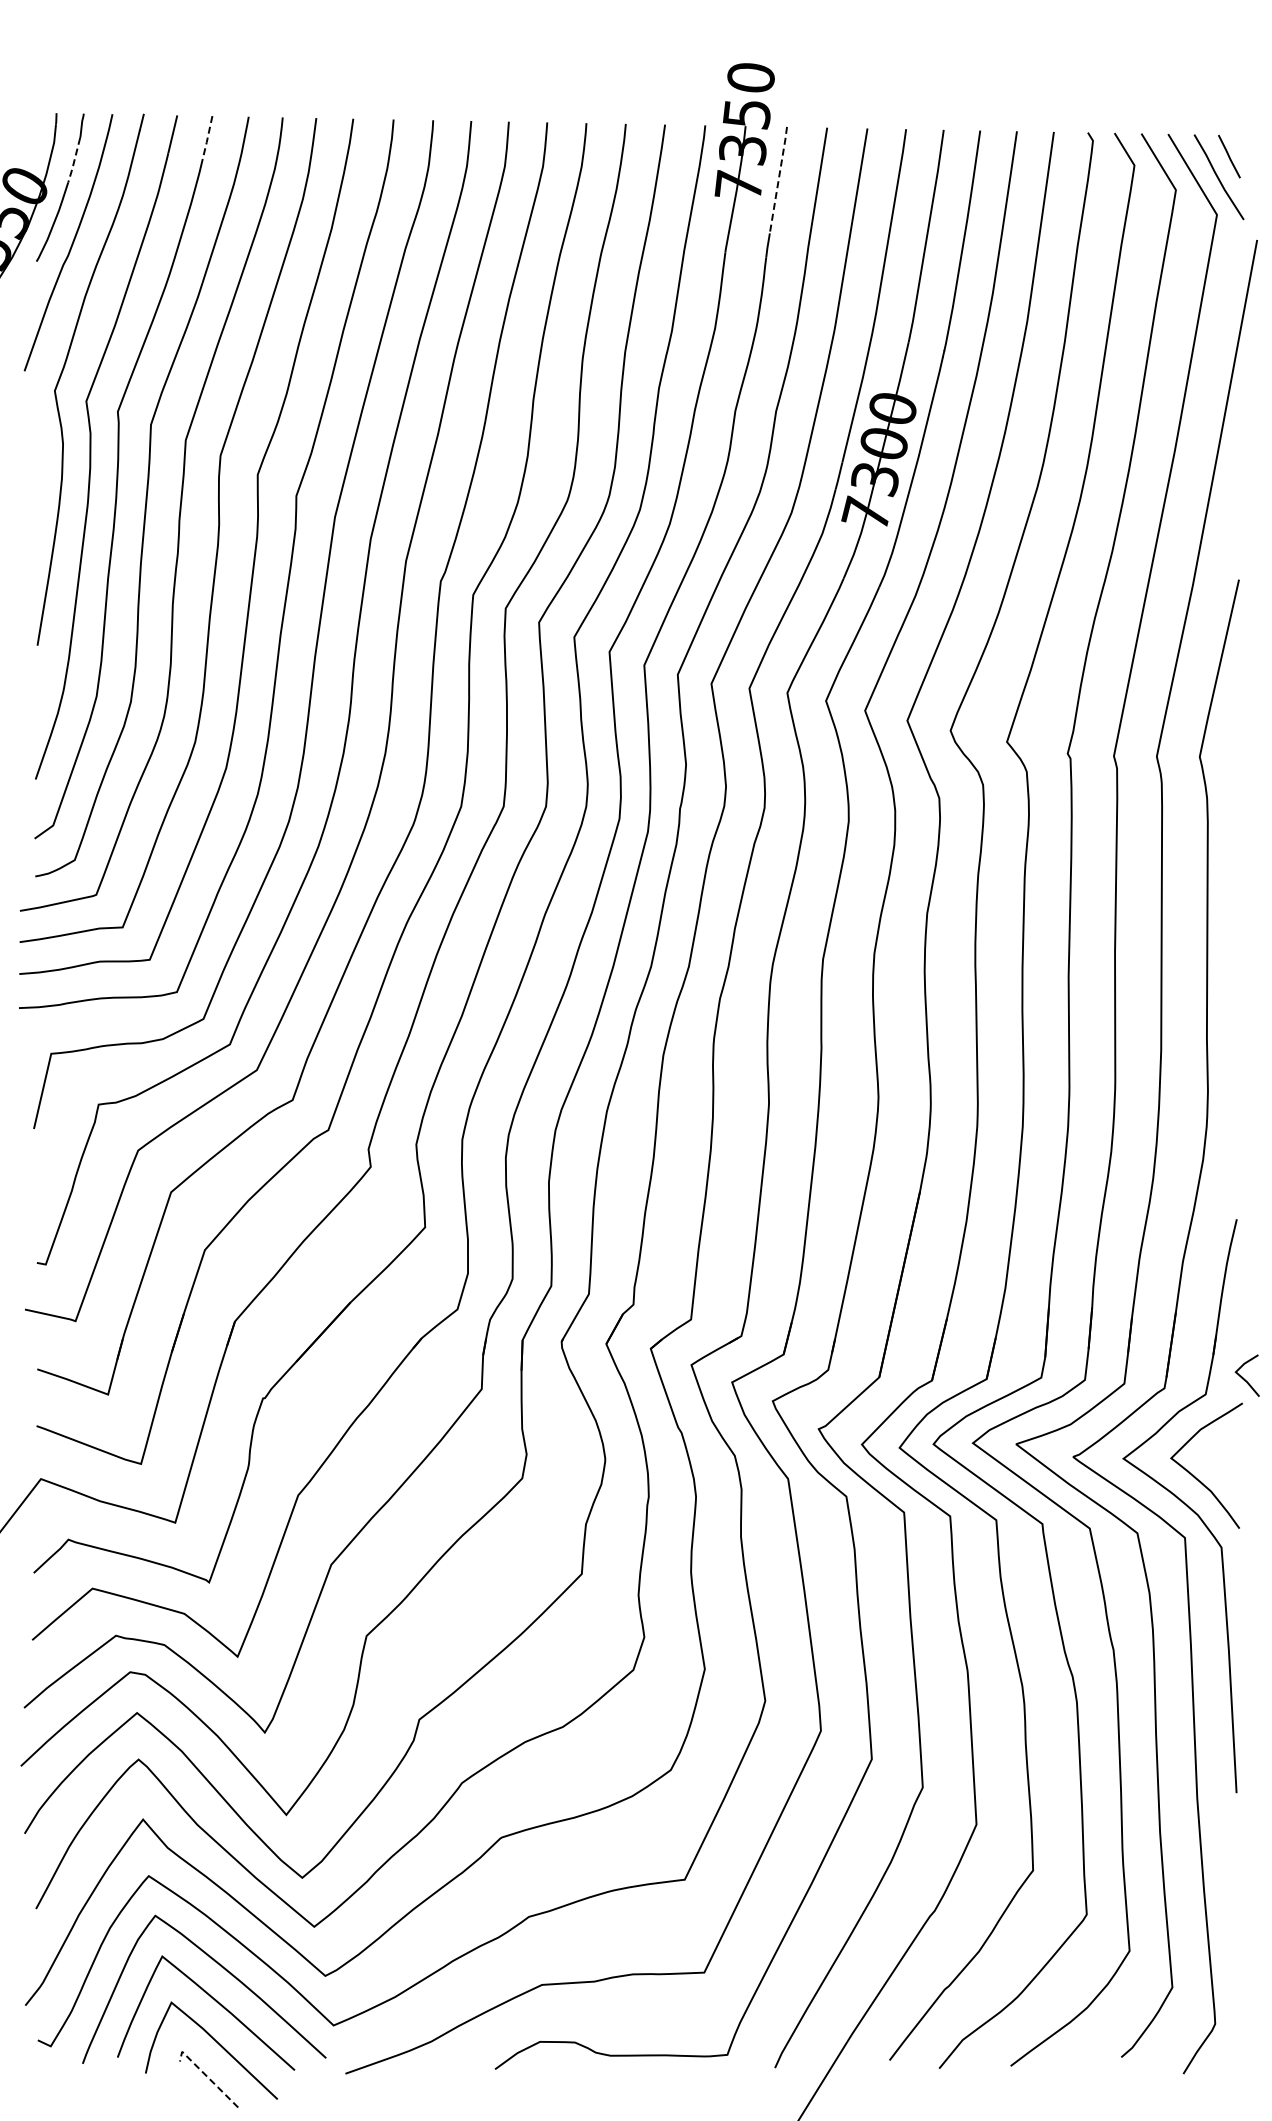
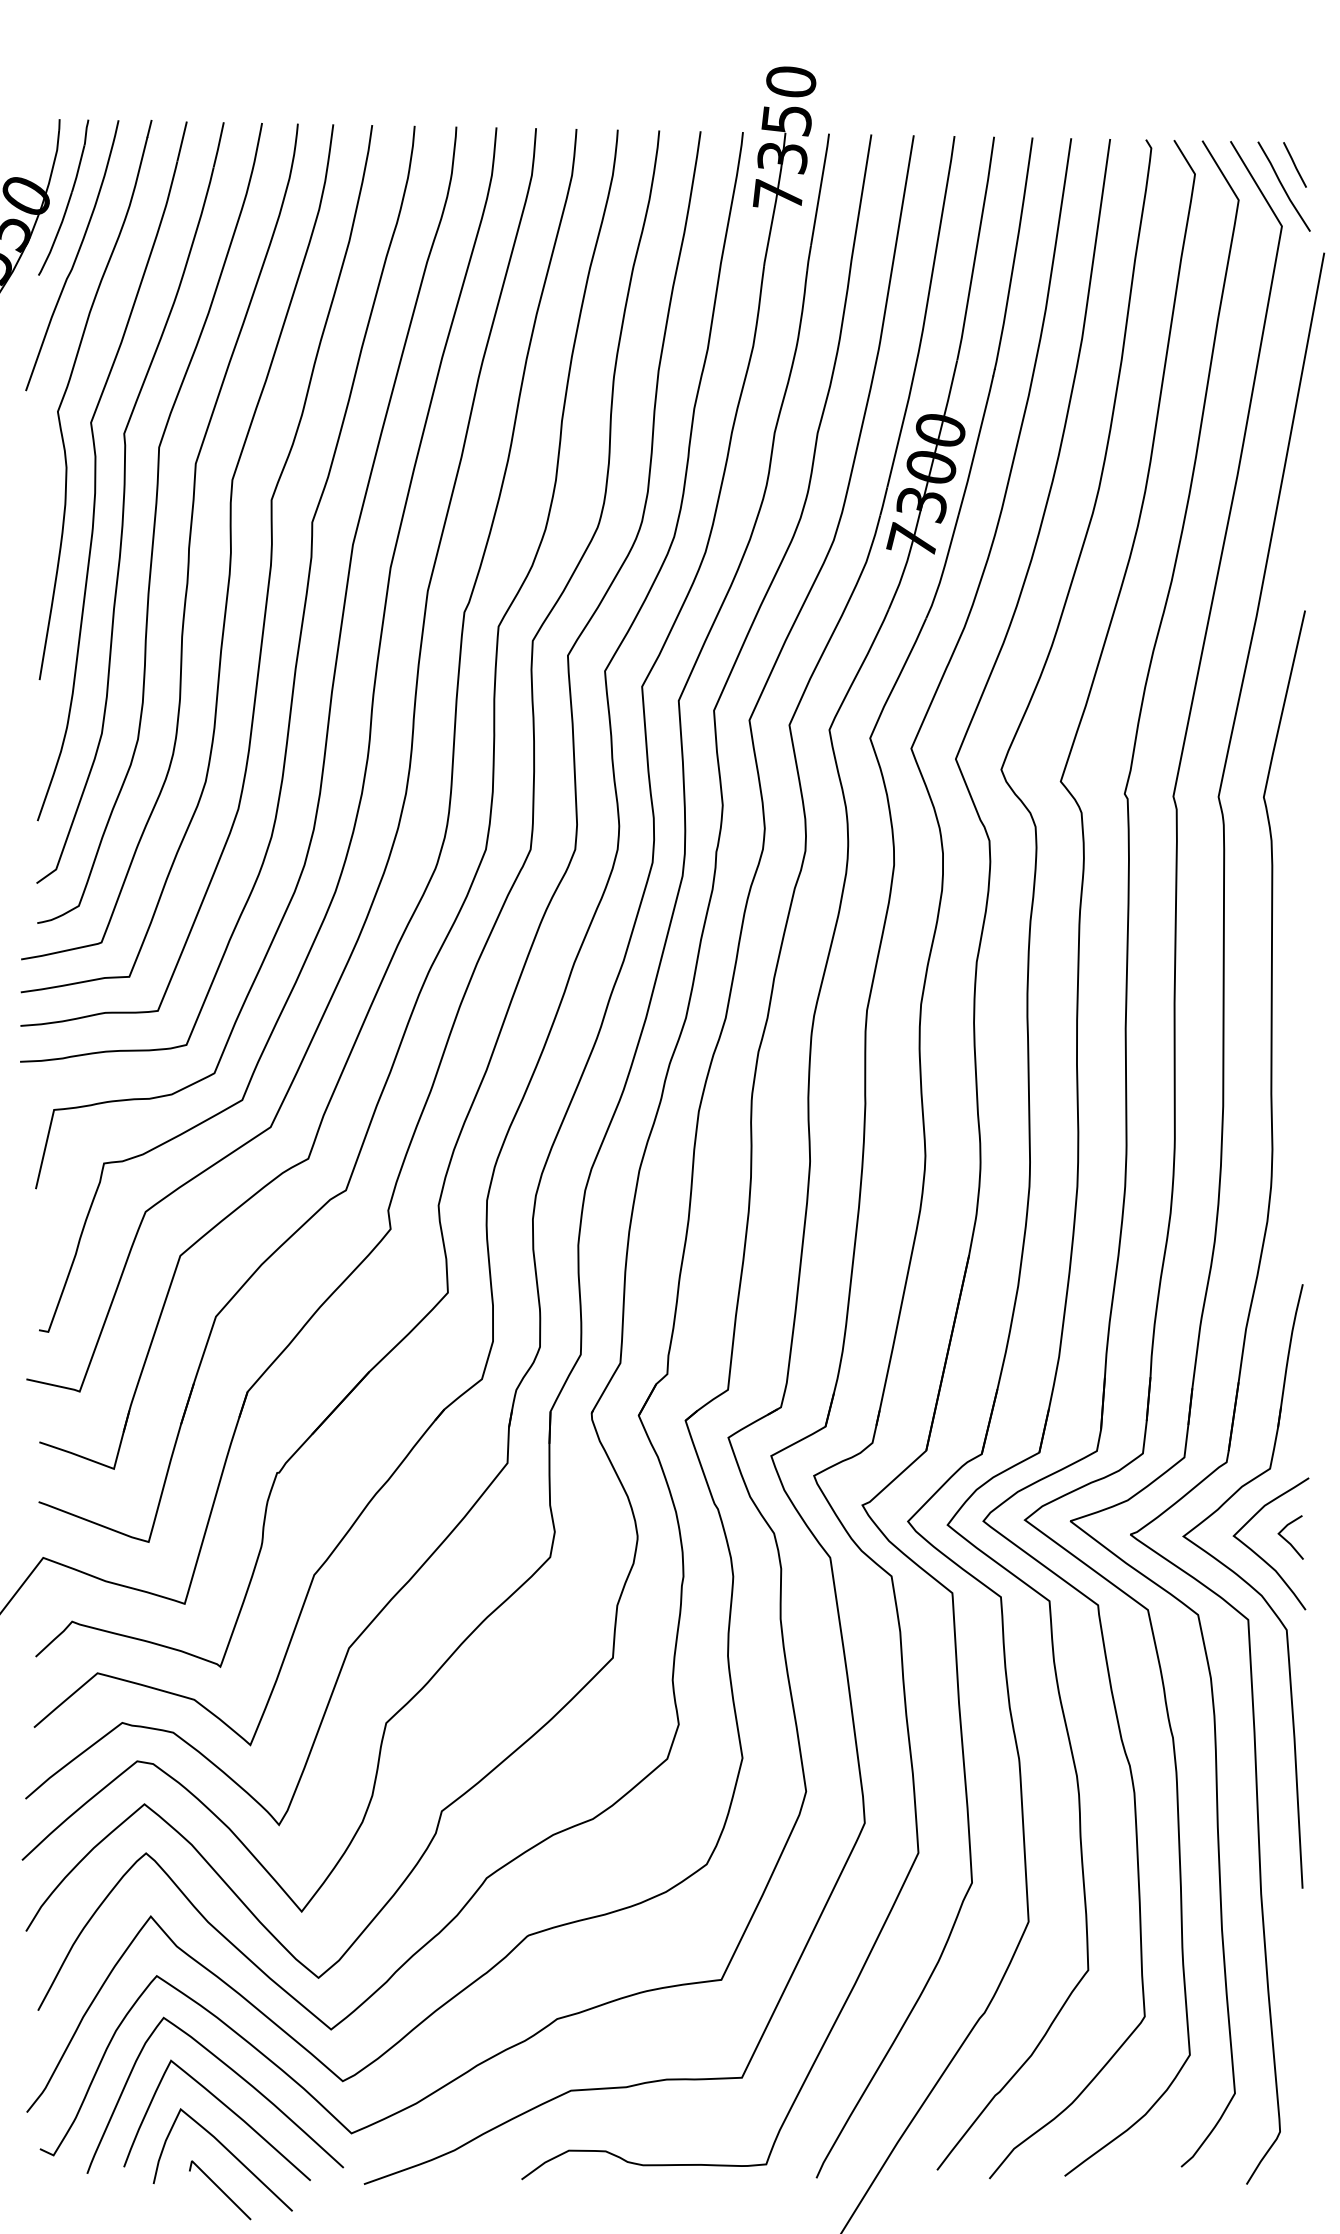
line: (207, 137) -> (218, 144), dashed -> solid
line: (74, 161) -> (78, 170), dashed -> solid
line: (778, 179) -> (820, 189), dashed -> solid
curve: (1243, 1377) -> (1286, 1539), moved
line: (205, 2075) -> (216, 2186), dashed -> solid

